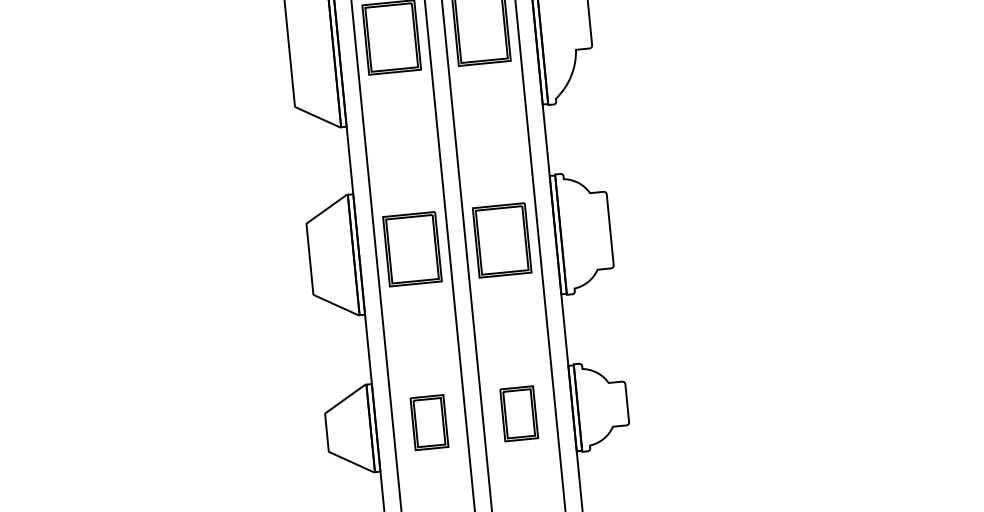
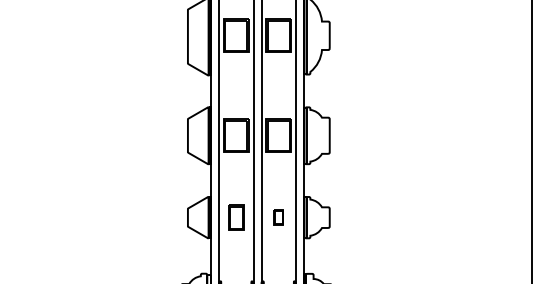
part: (518, 413) -> (278, 217), size x0.6

